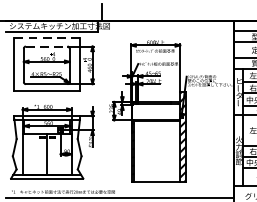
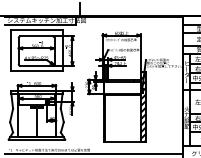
line: (46, 37) -> (36, 29), dashed -> solid
line: (47, 46) -> (37, 36), dashed -> solid

